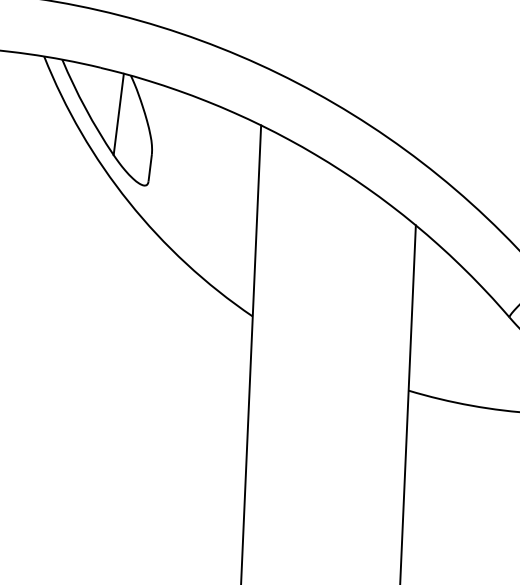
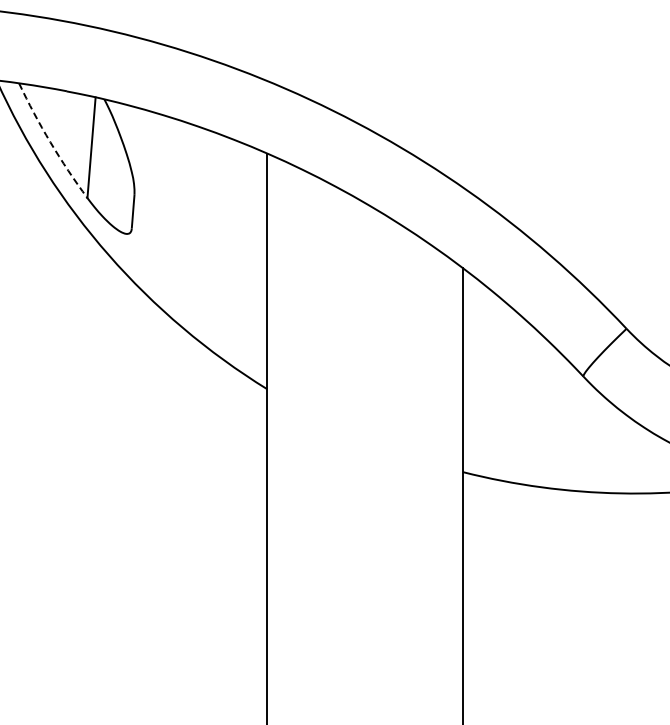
arc: (85, 108) -> (50, 142), solid -> dashed

